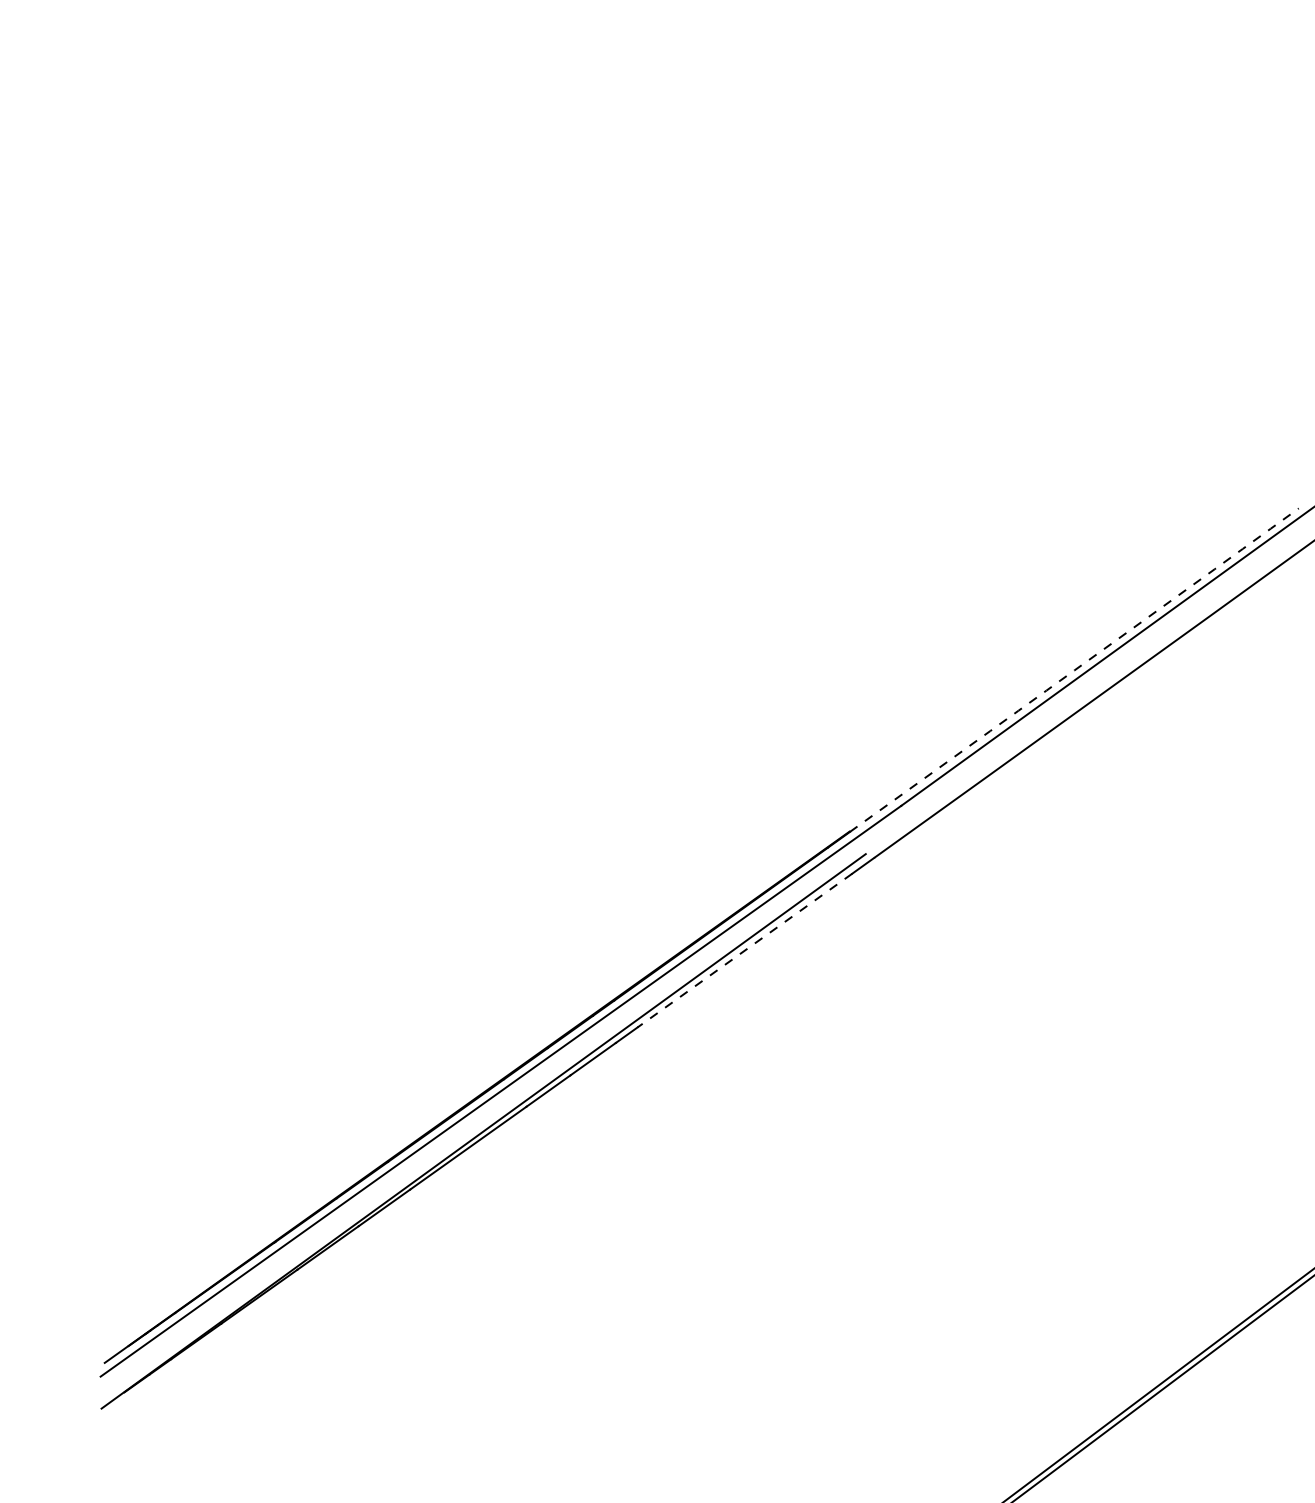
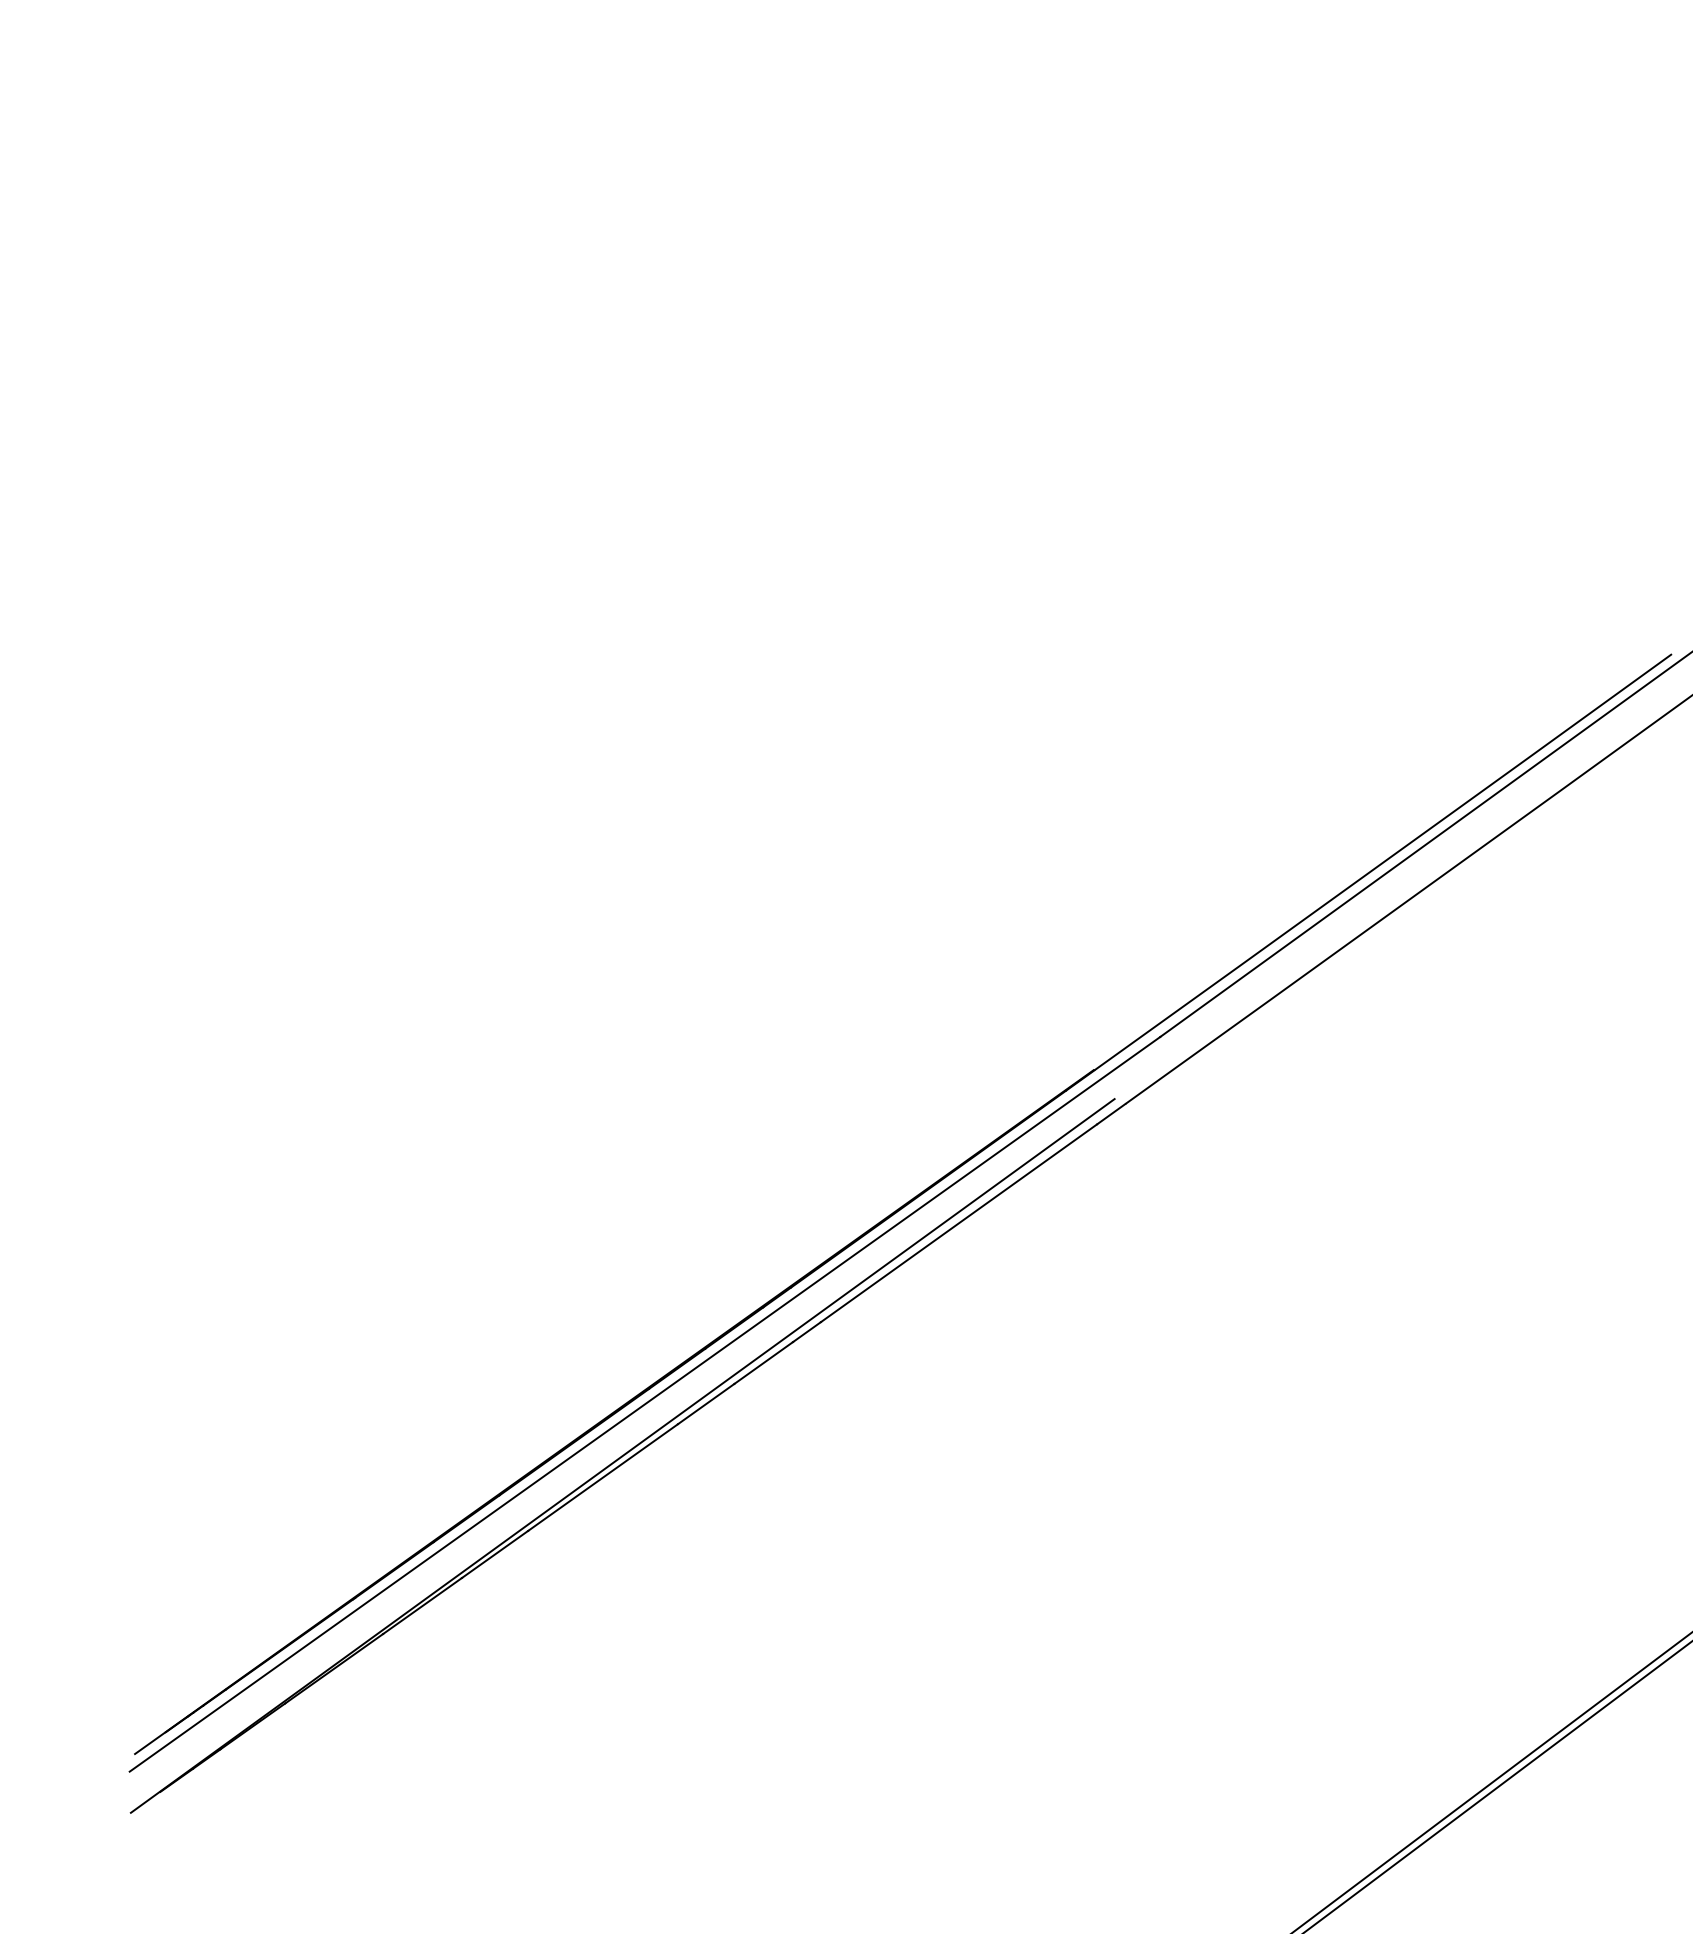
arc: (1074, 670) -> (1383, 862), dashed -> solid
line: (744, 950) -> (958, 1223), dashed -> solid

